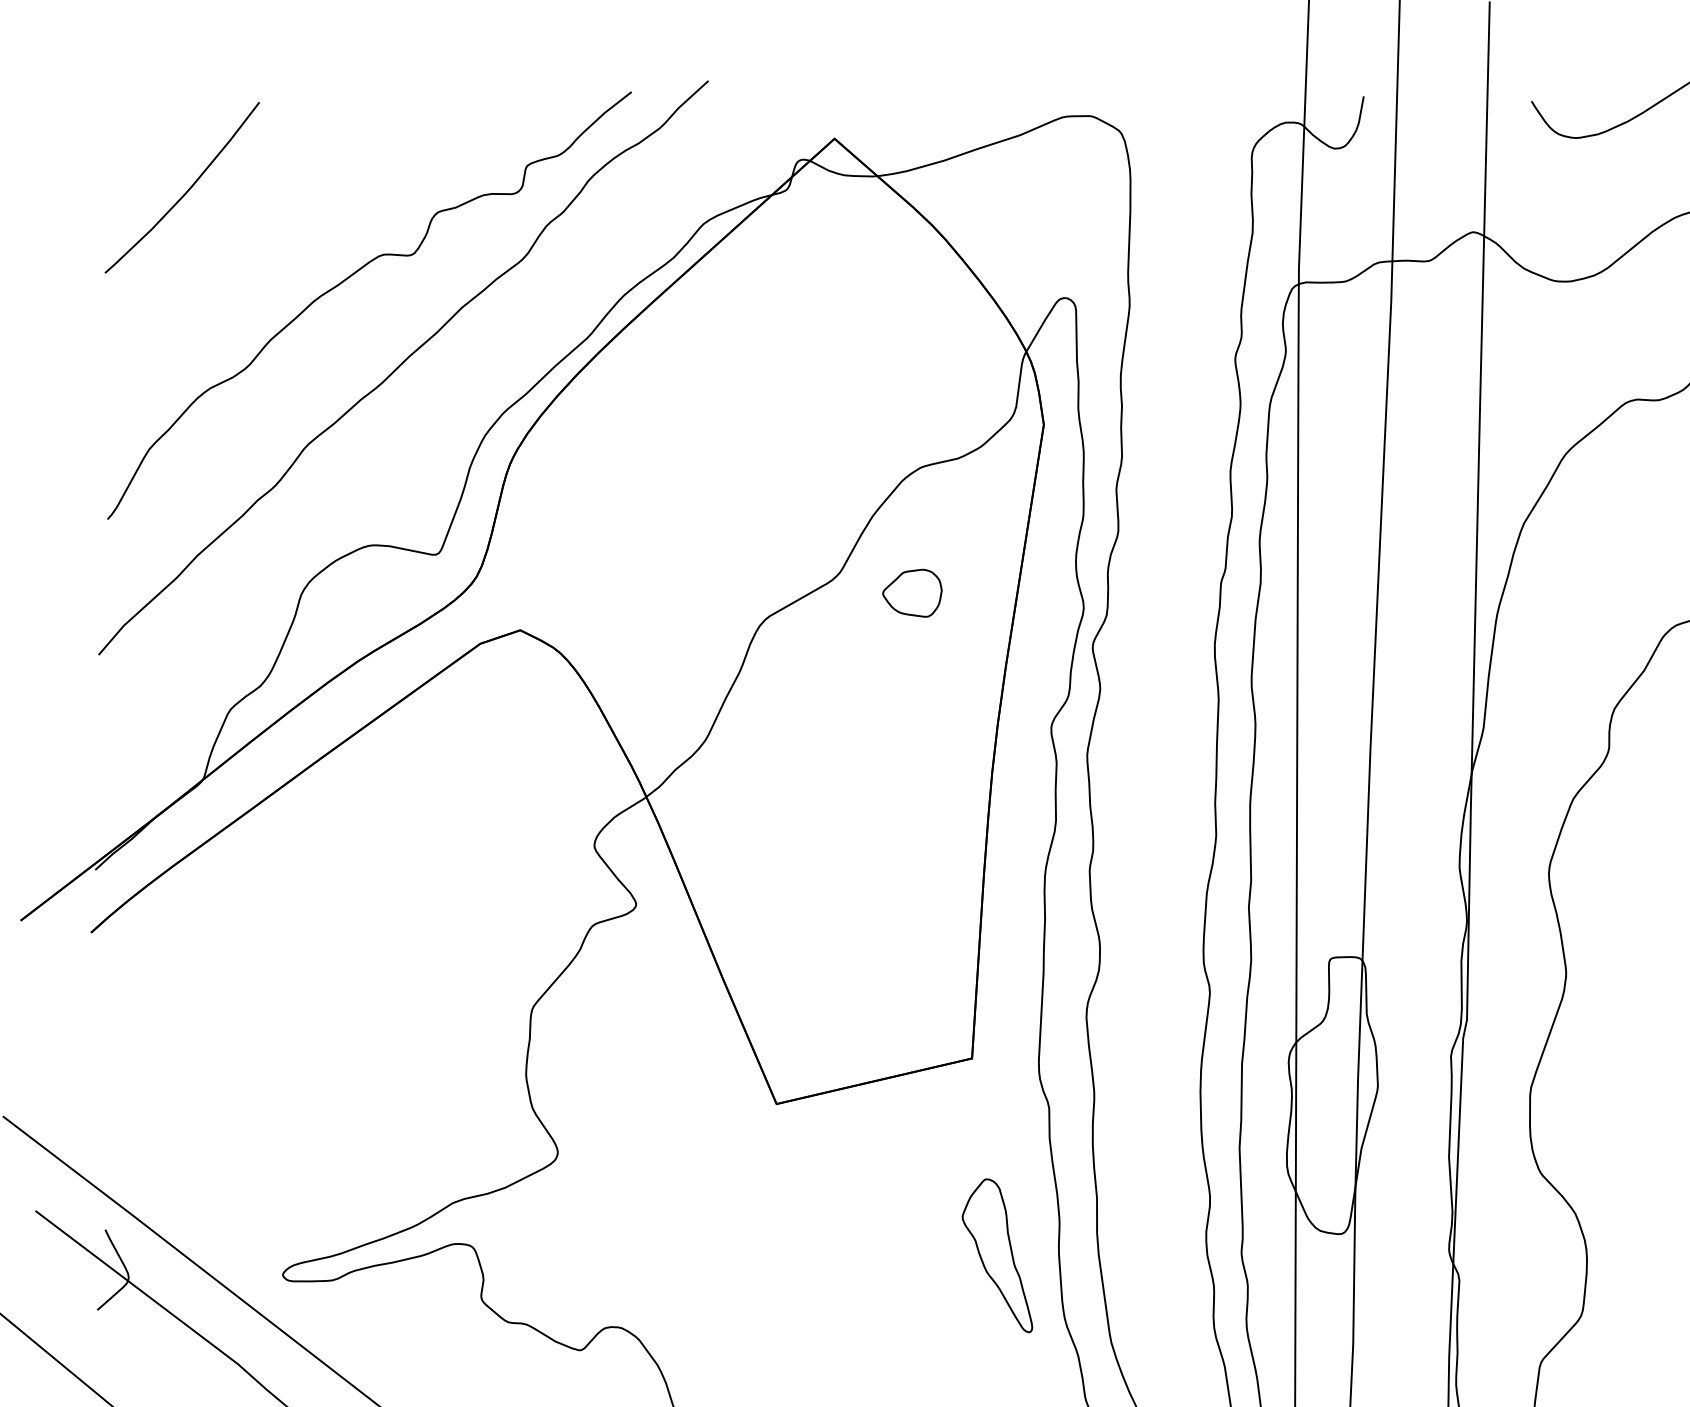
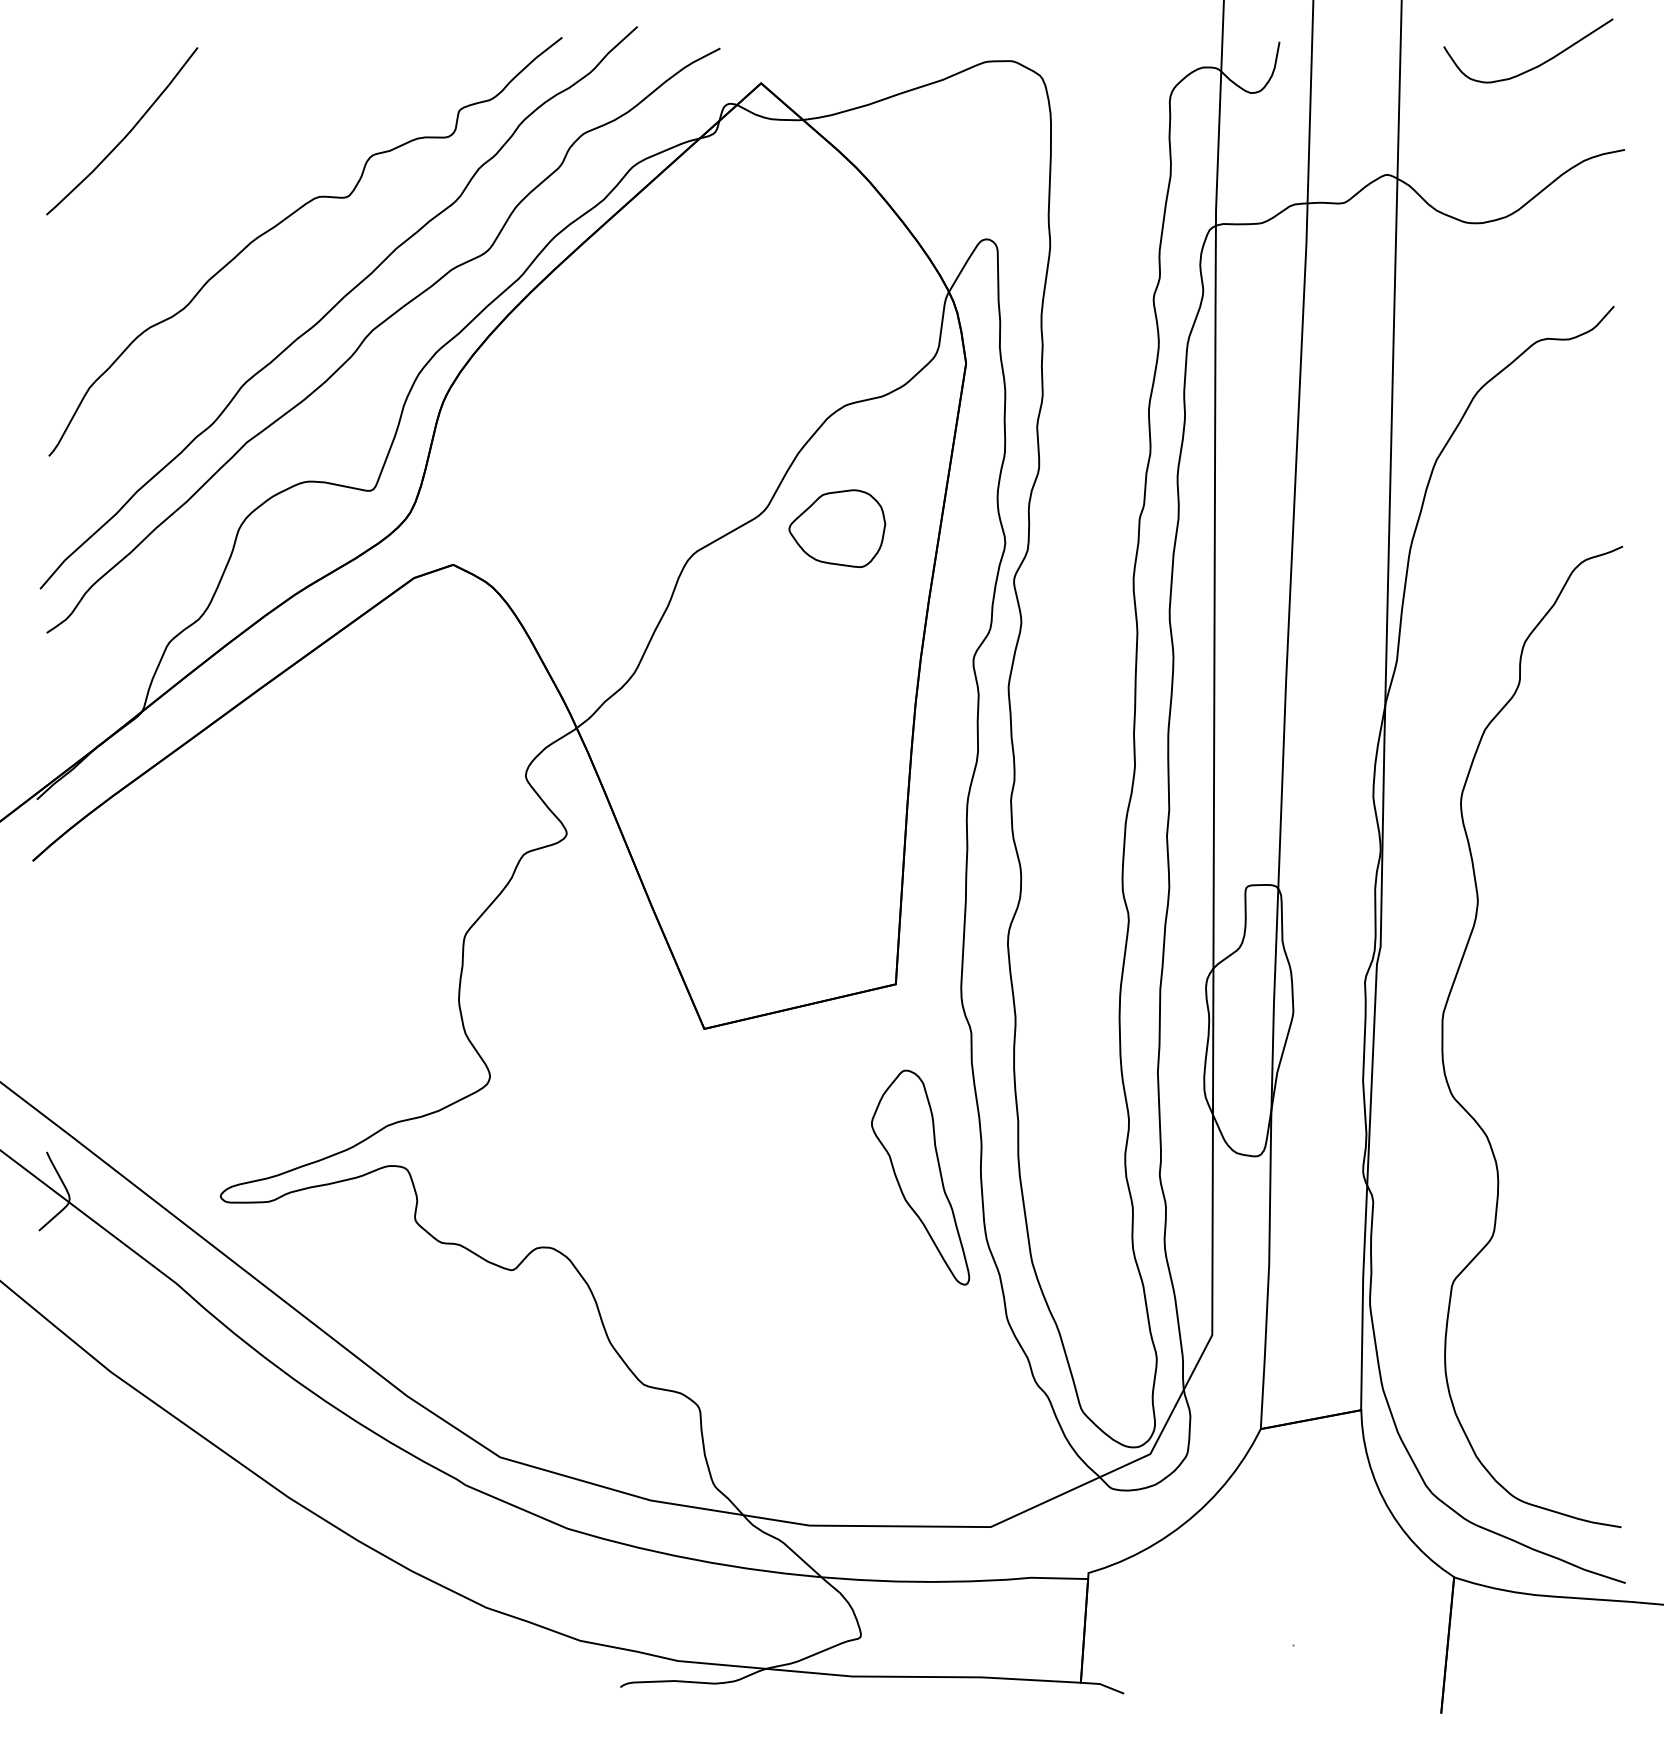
curve: (439, 391) -> (374, 330), added
part: (912, 593) -> (837, 528), size x1.67
part: (997, 1255) -> (920, 1177), size x1.43

